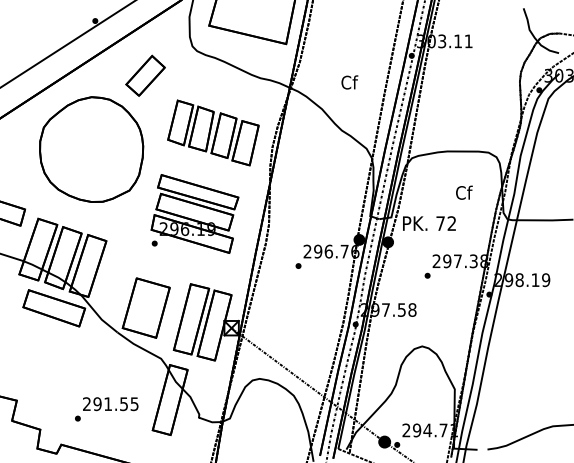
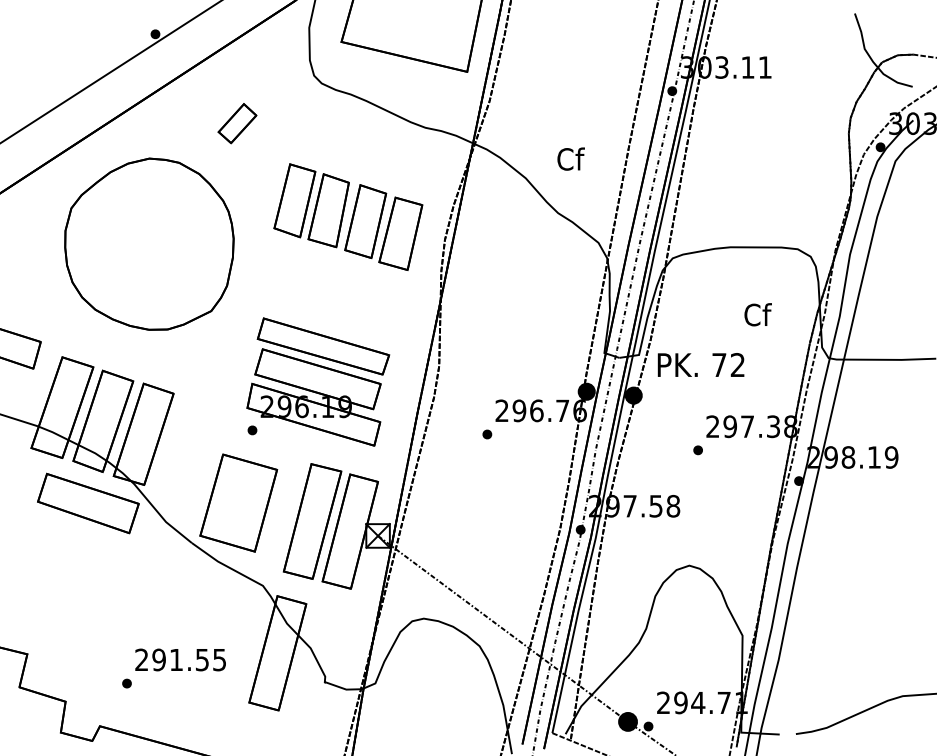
part: (145, 75) -> (237, 123), size x0.6
text: (349, 82) -> (570, 159), moved
part: (194, 213) -> (317, 381), moved

